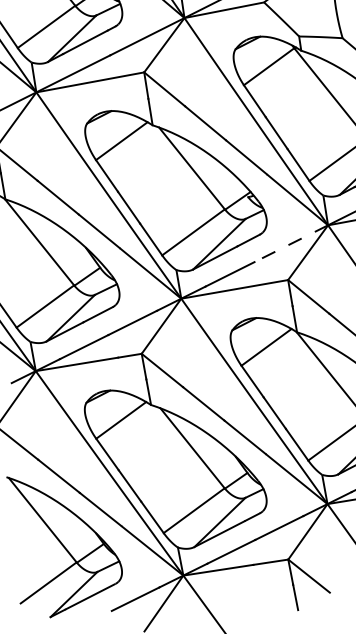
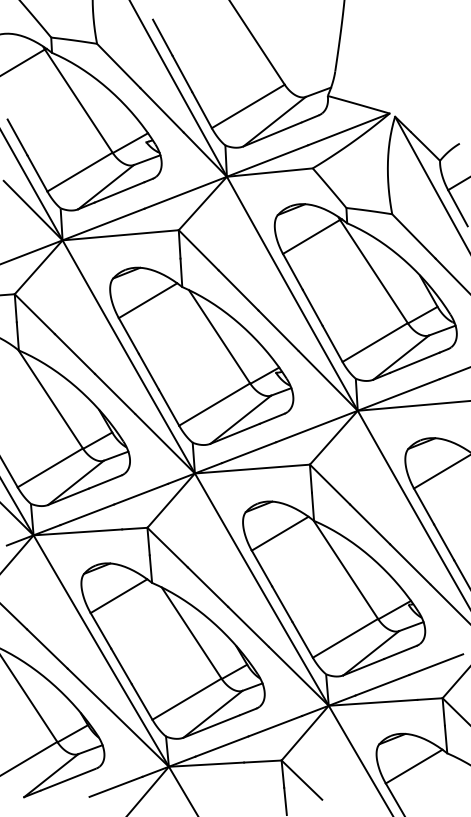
line: (290, 243) -> (316, 426), dashed -> solid

